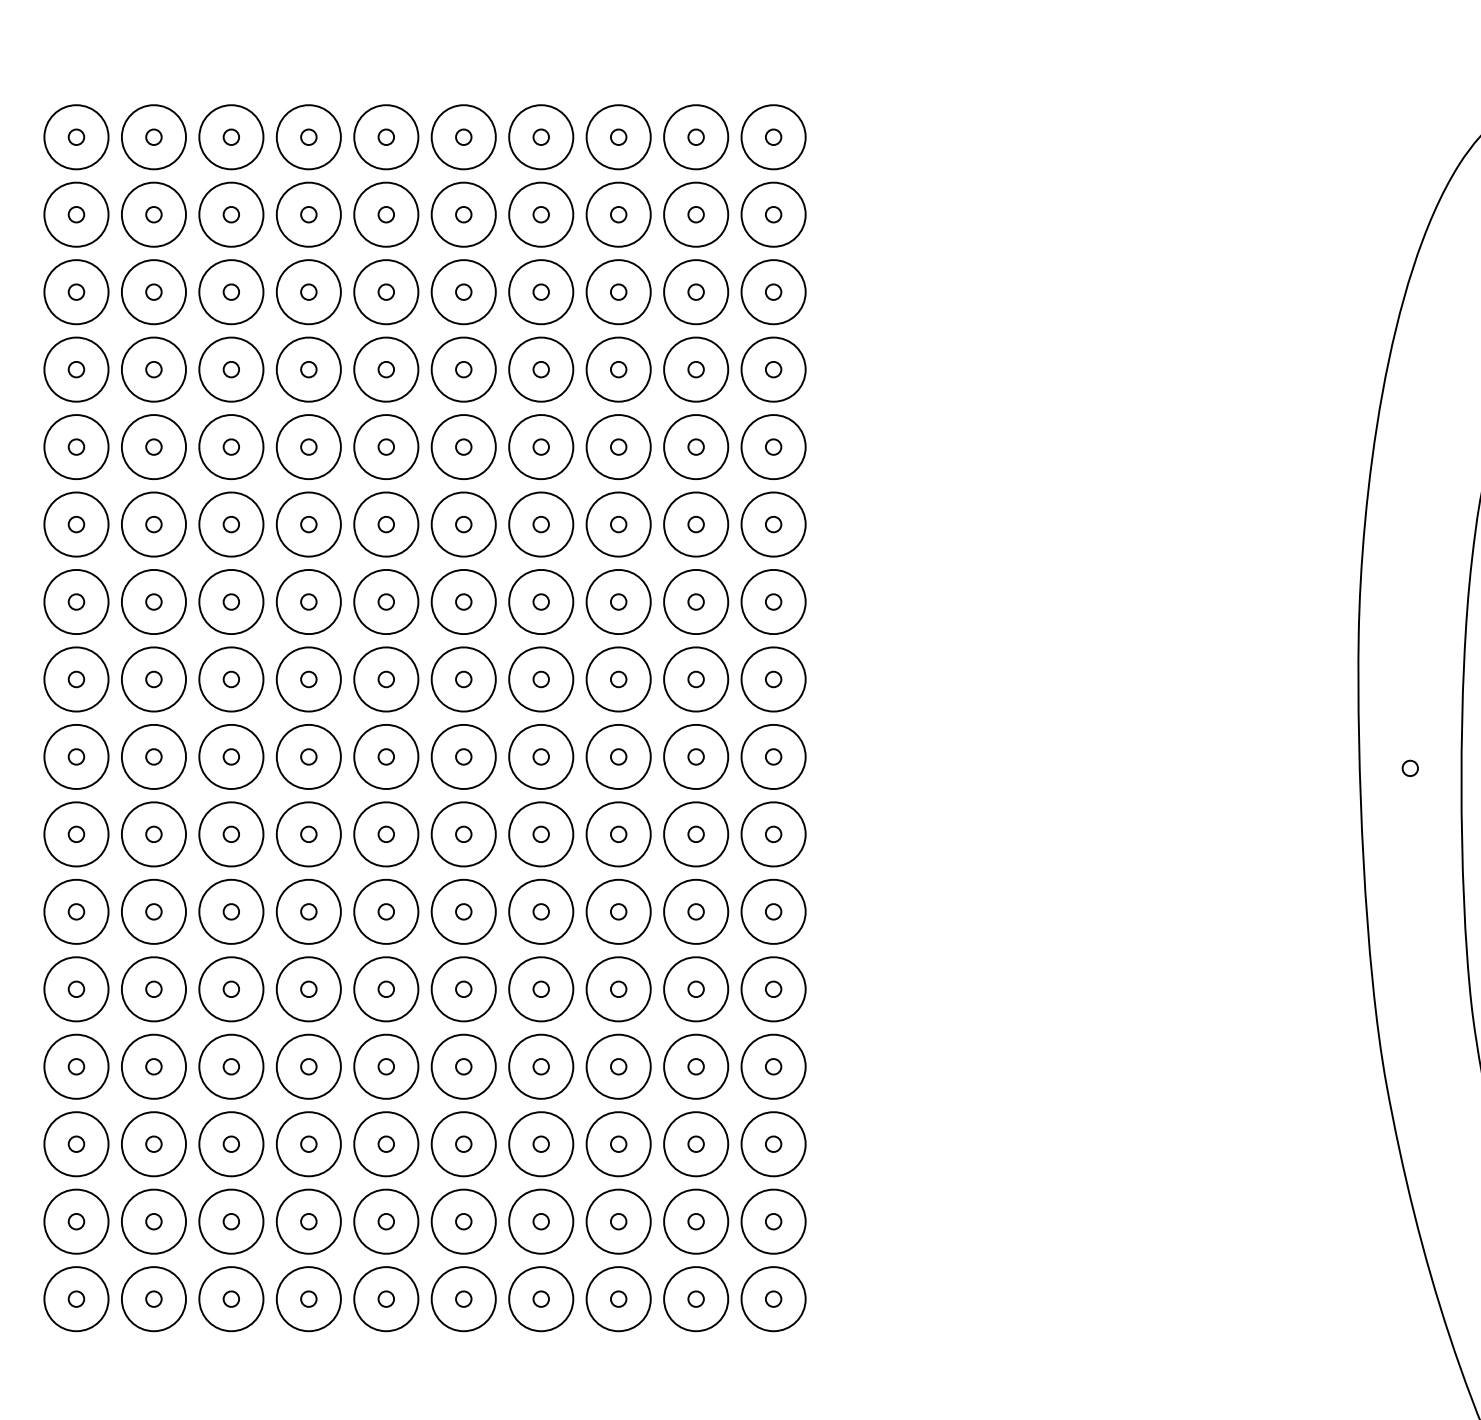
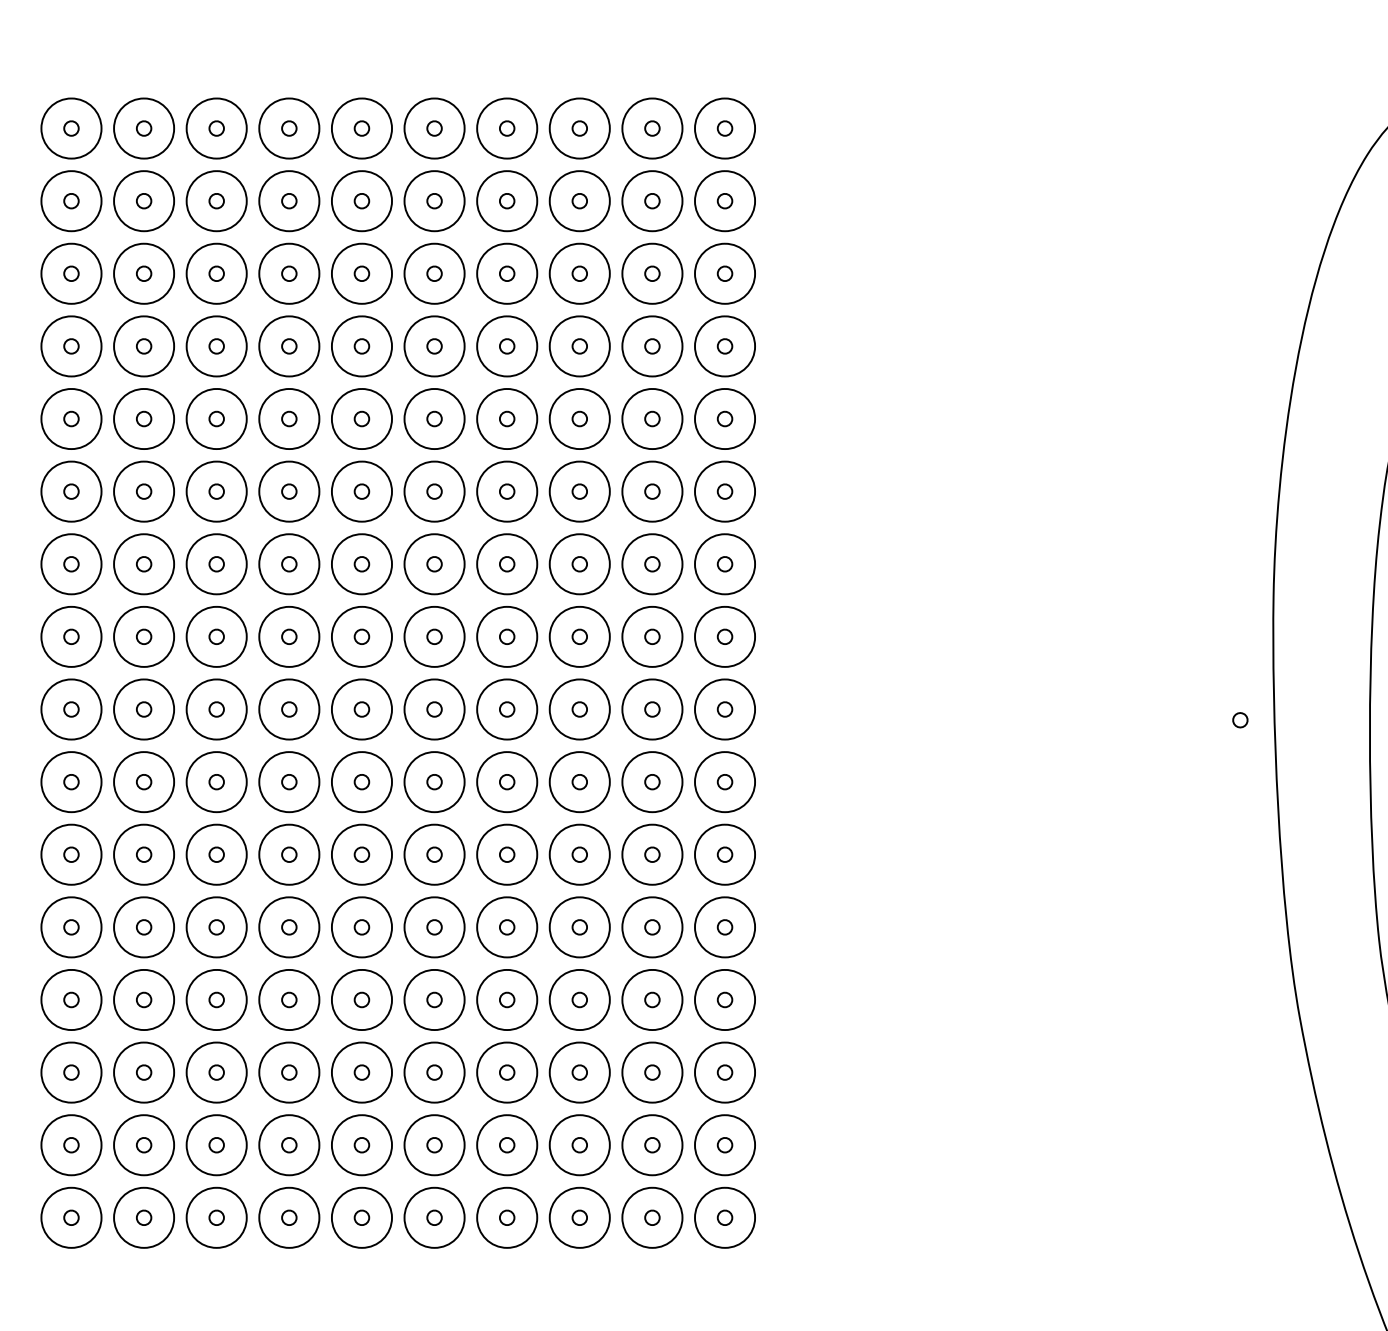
part: (1409, 767) -> (1239, 719), moved

